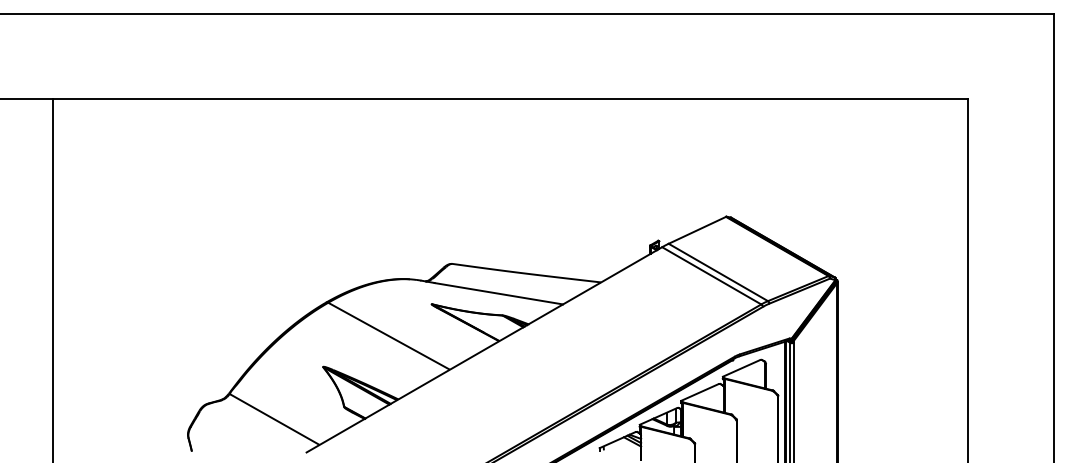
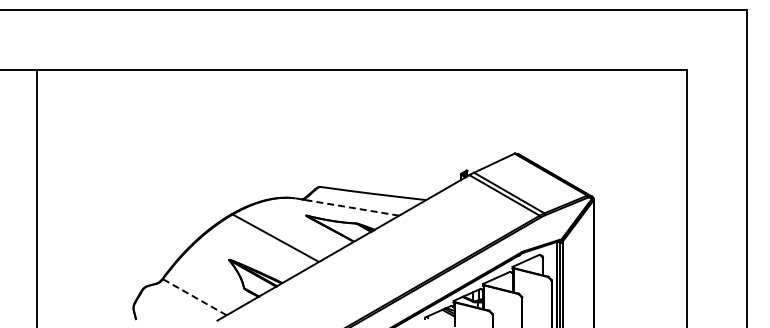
line: (498, 294) -> (353, 208), solid -> dashed
line: (274, 419) -> (194, 297), solid -> dashed

